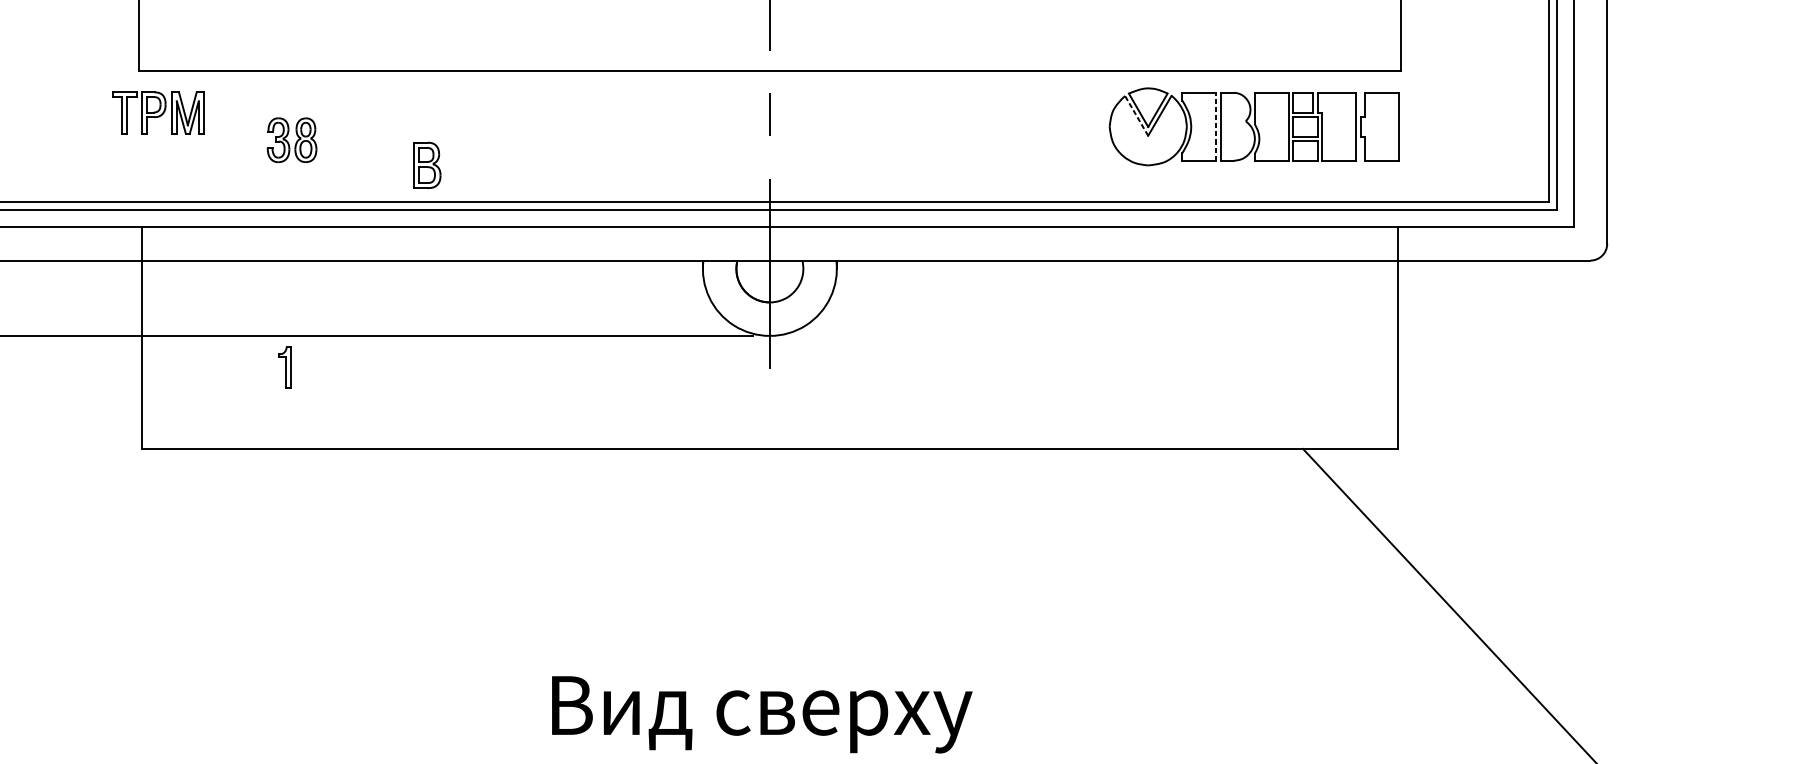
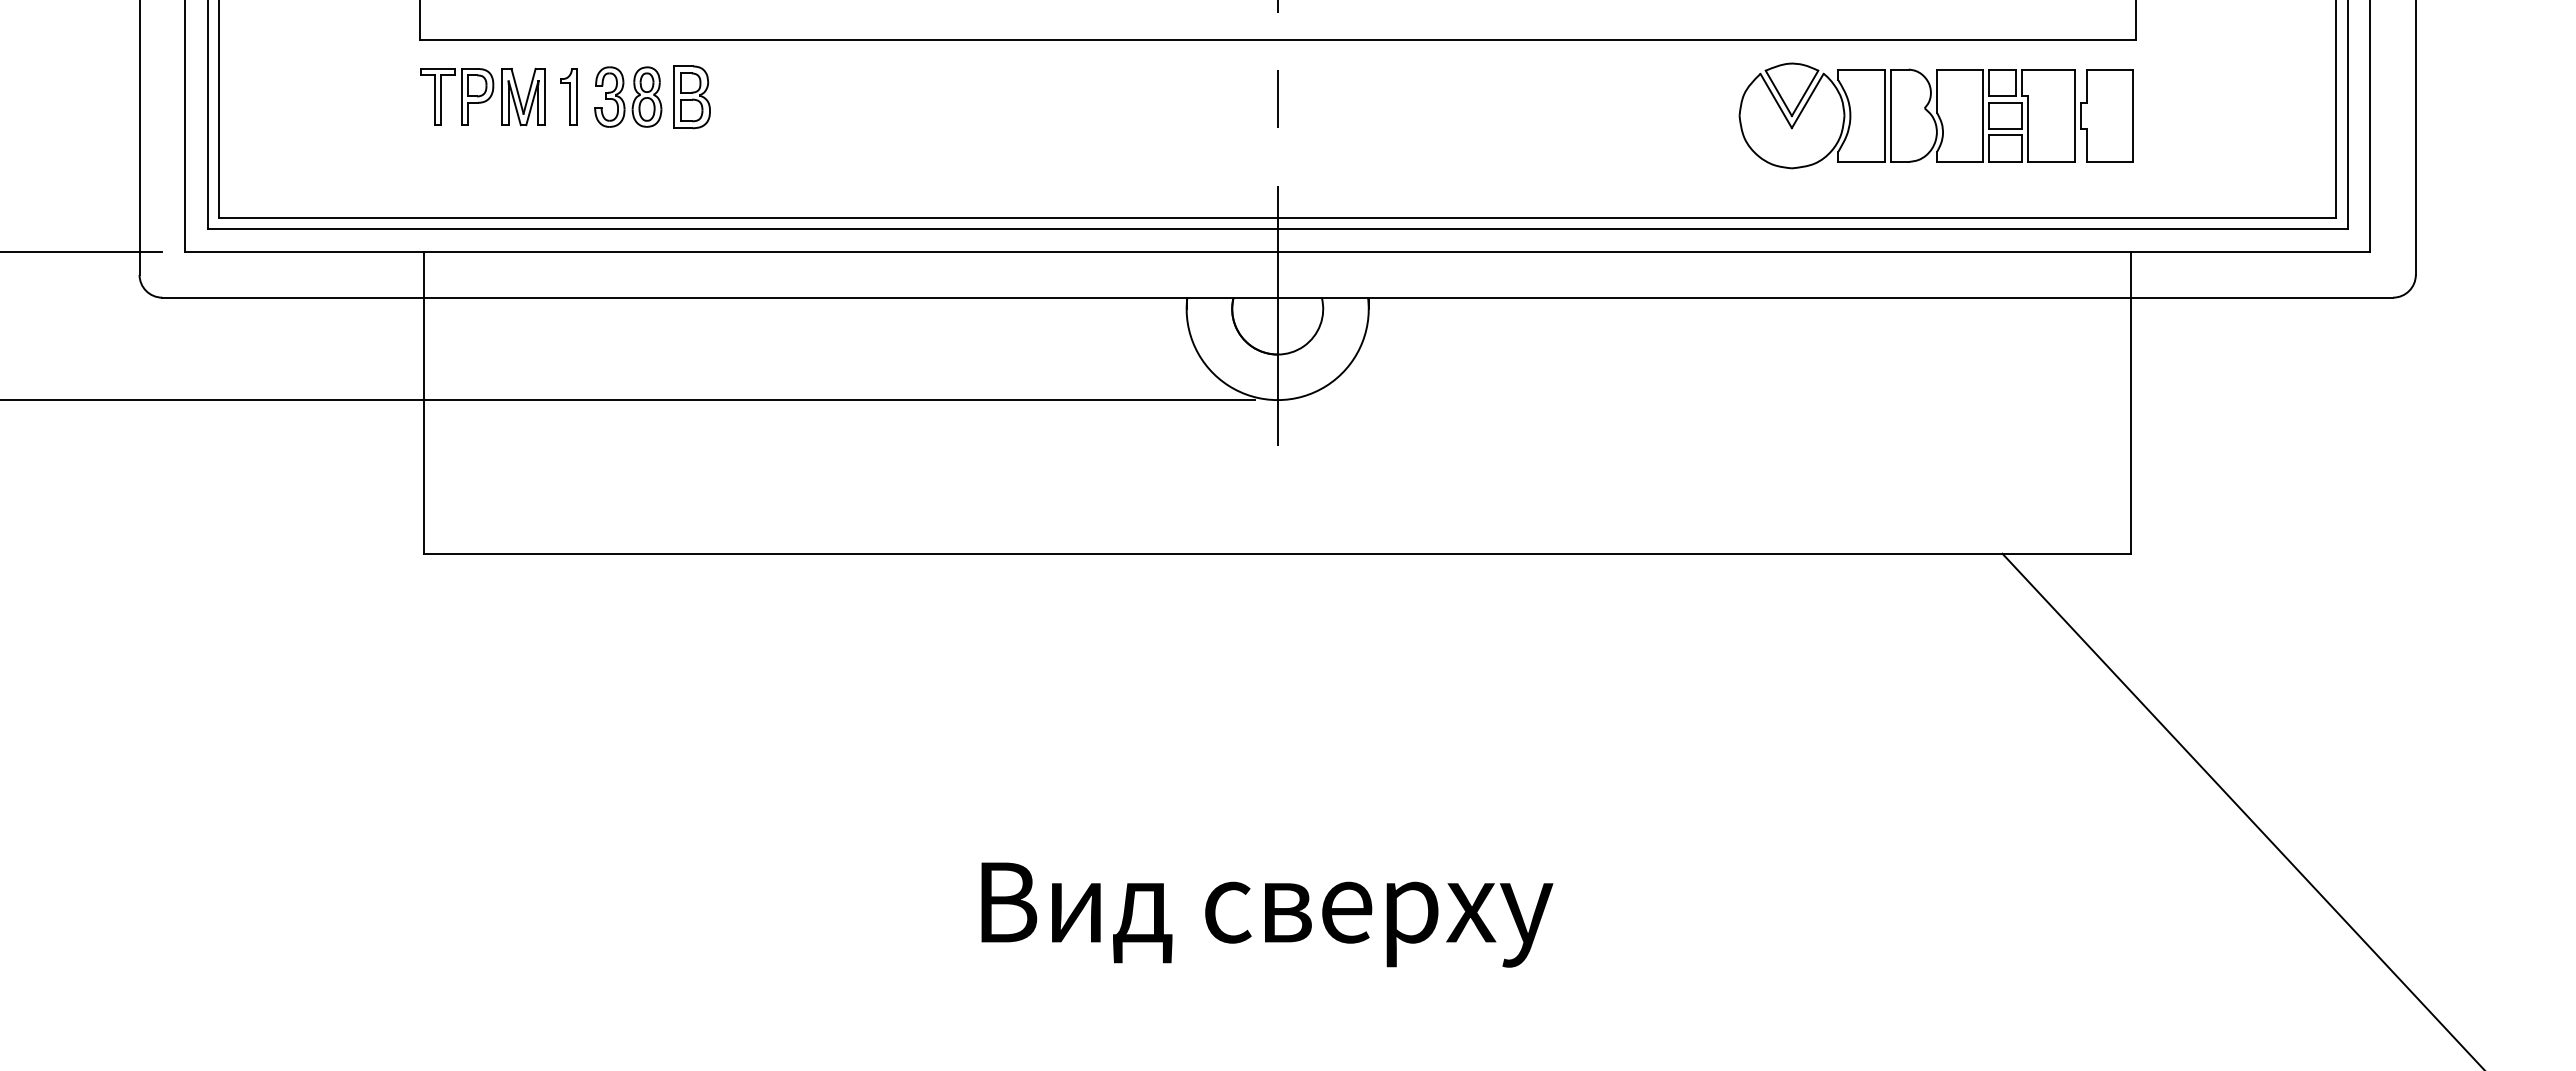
part: (157, 112) -> (482, 96), moved
line: (1136, 115) -> (1775, 100), dashed -> solid
line: (1216, 126) -> (1884, 115), dashed -> solid
part: (287, 141) -> (622, 98), moved
part: (426, 165) -> (691, 97), moved
part: (284, 367) -> (568, 96), moved

